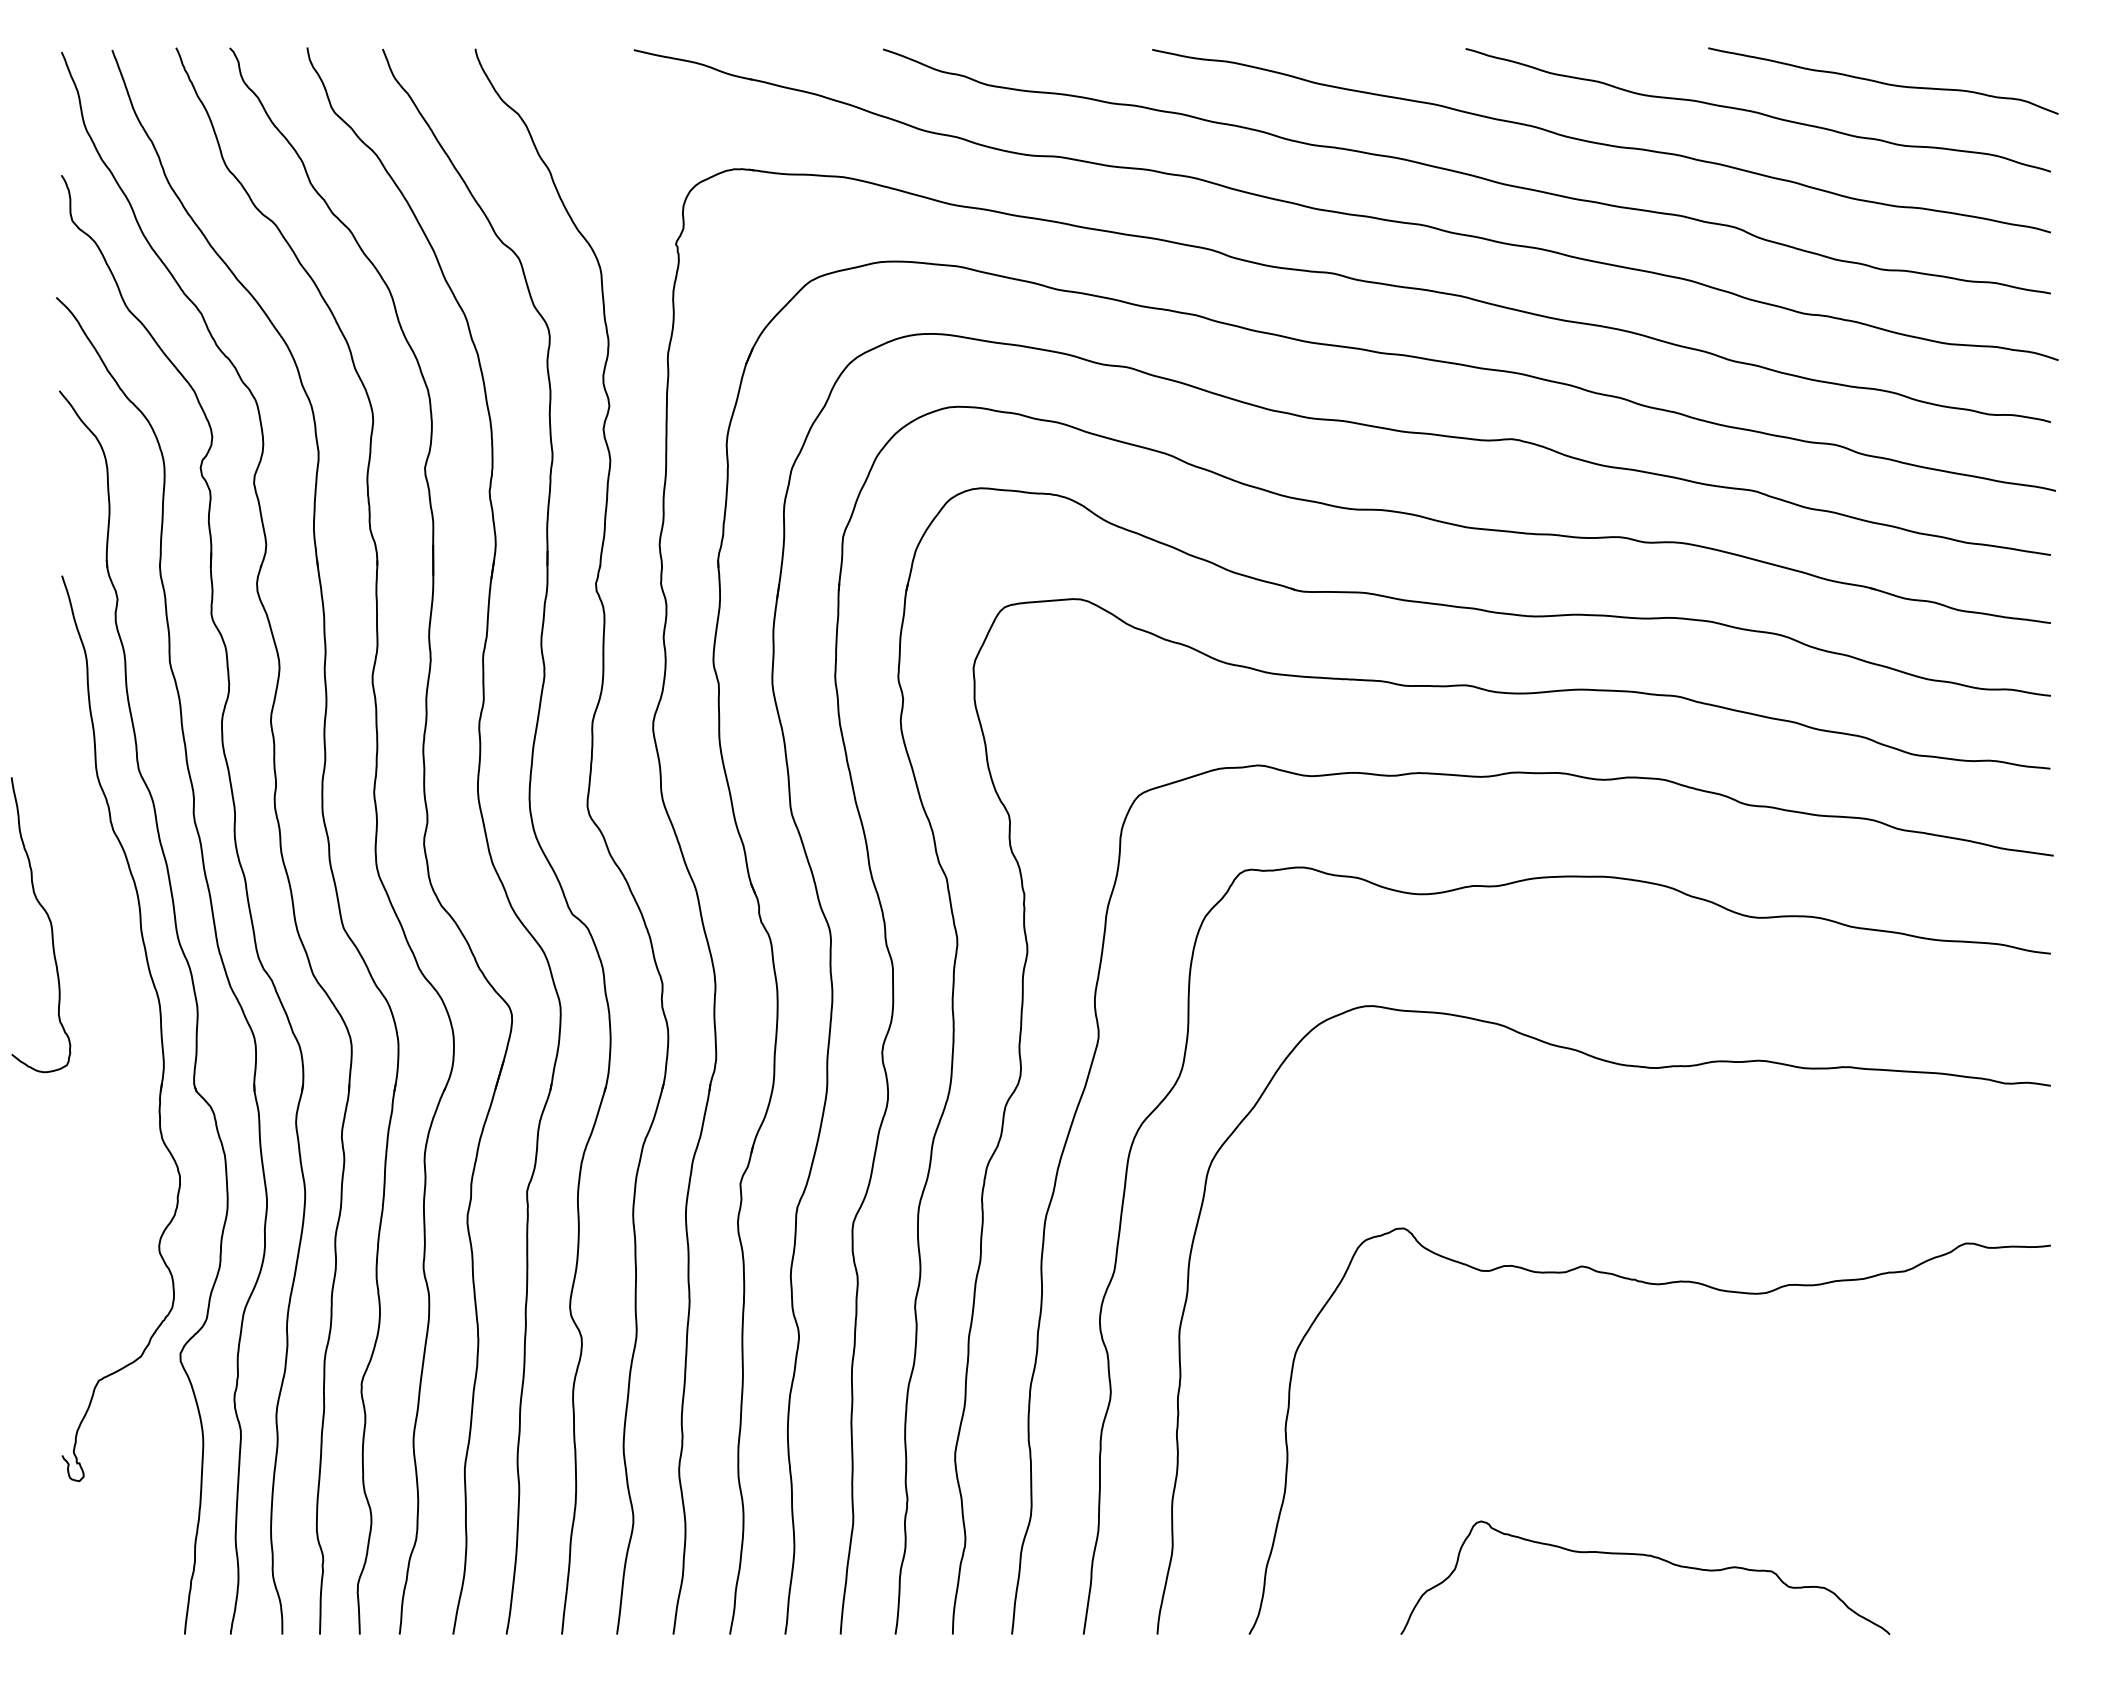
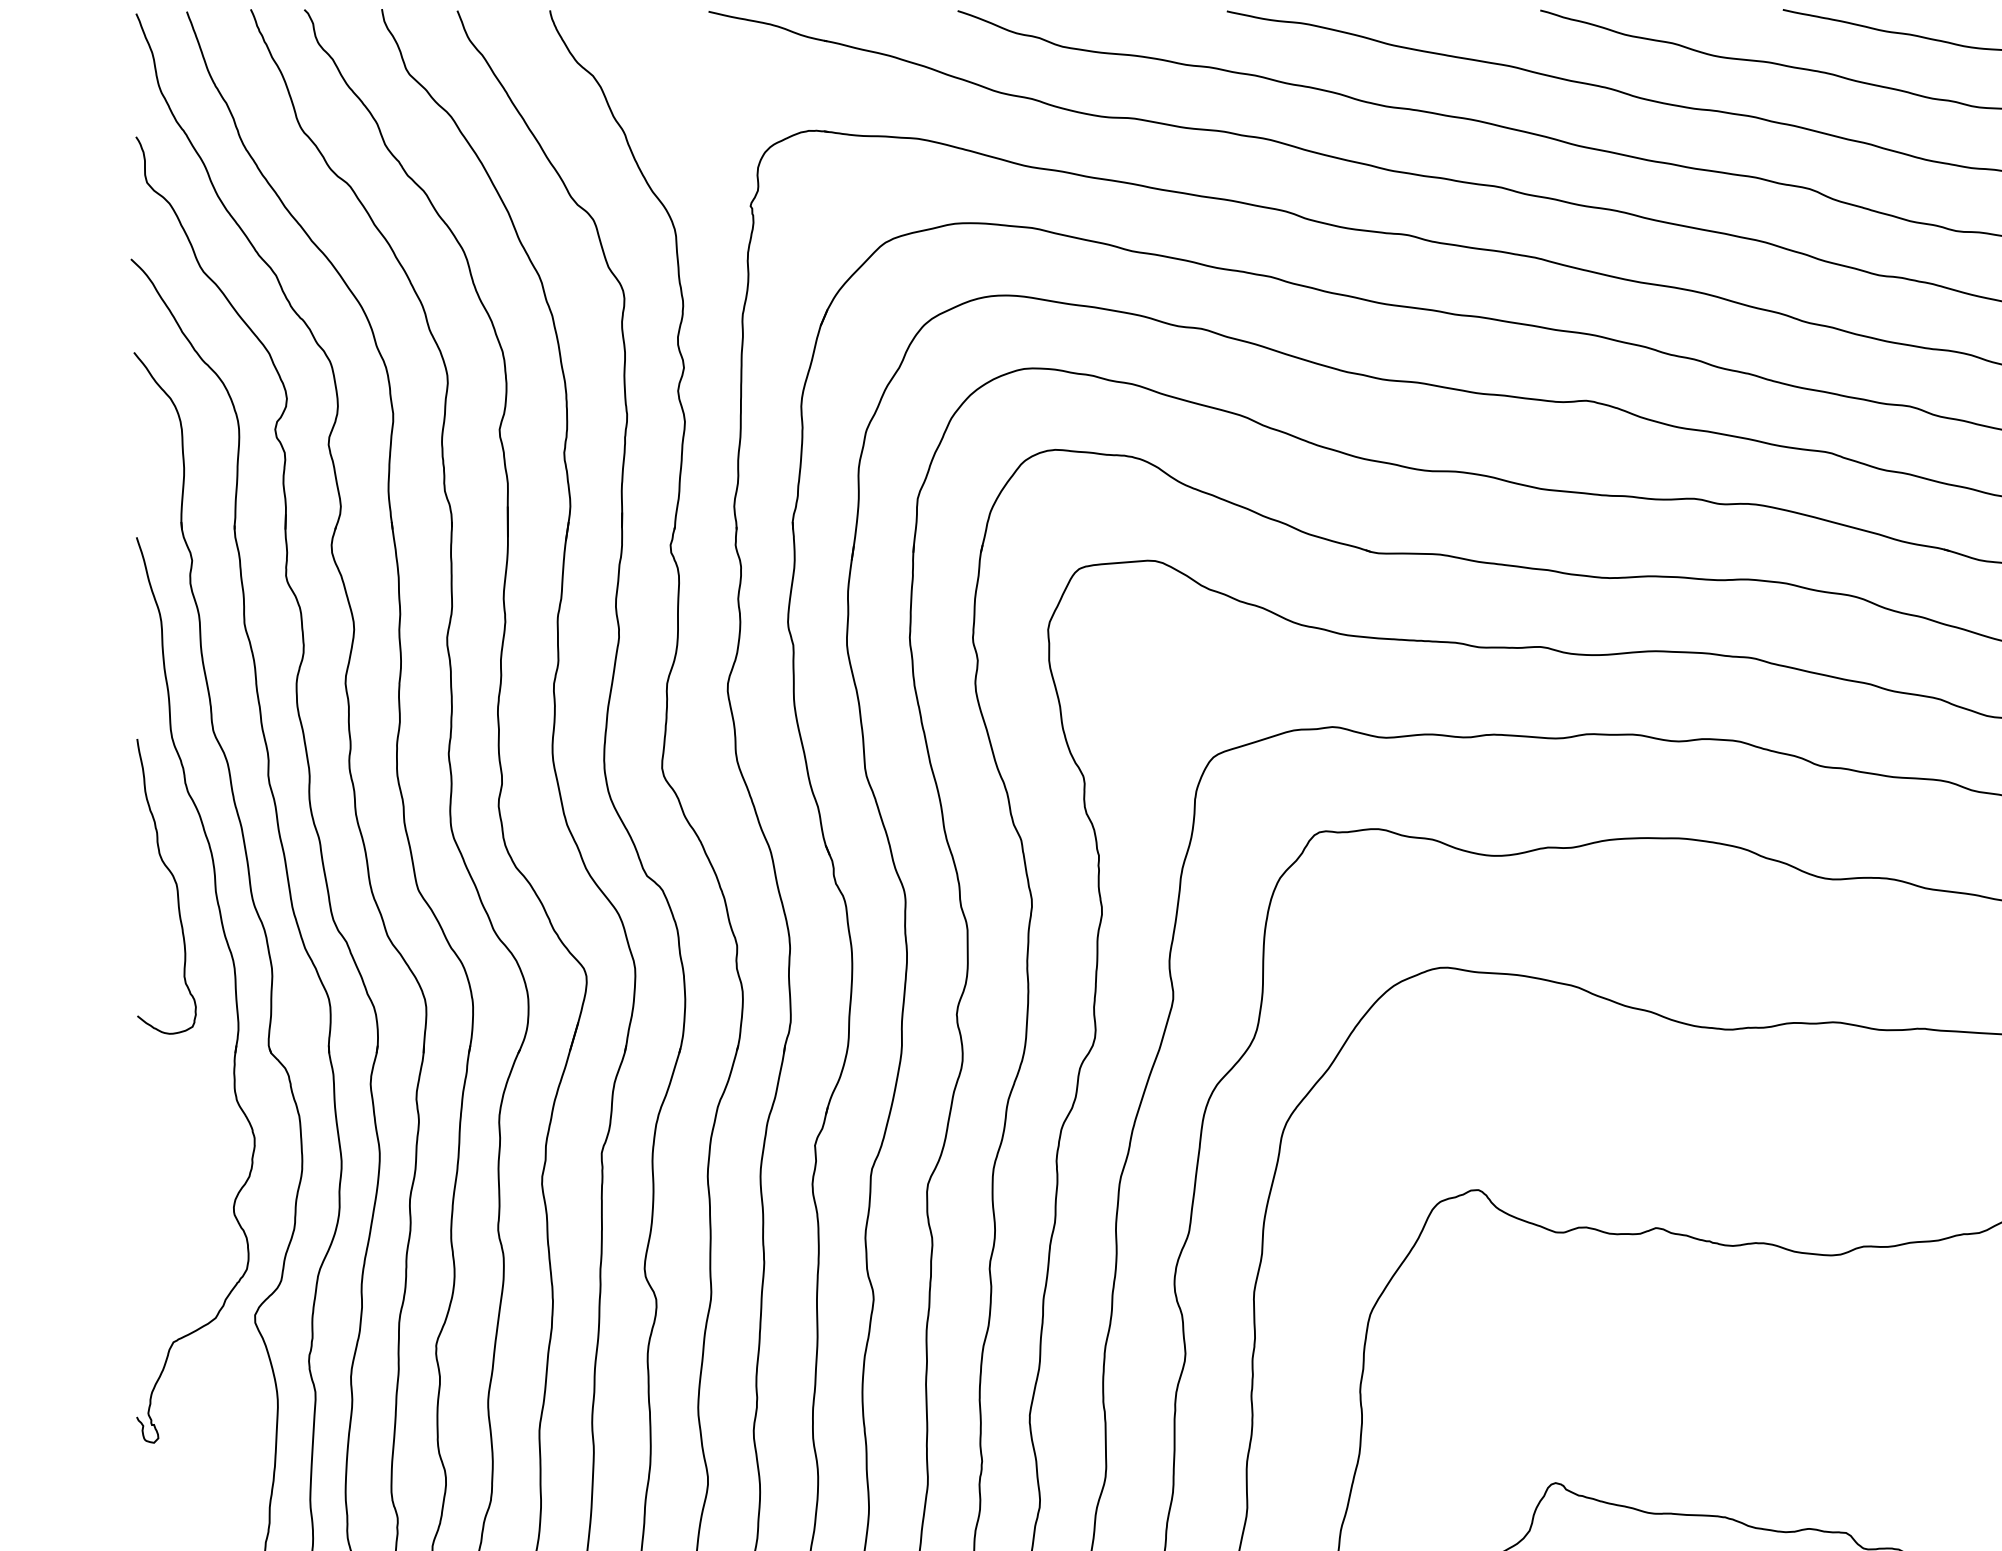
curve: (49, 922) -> (175, 884), moved

